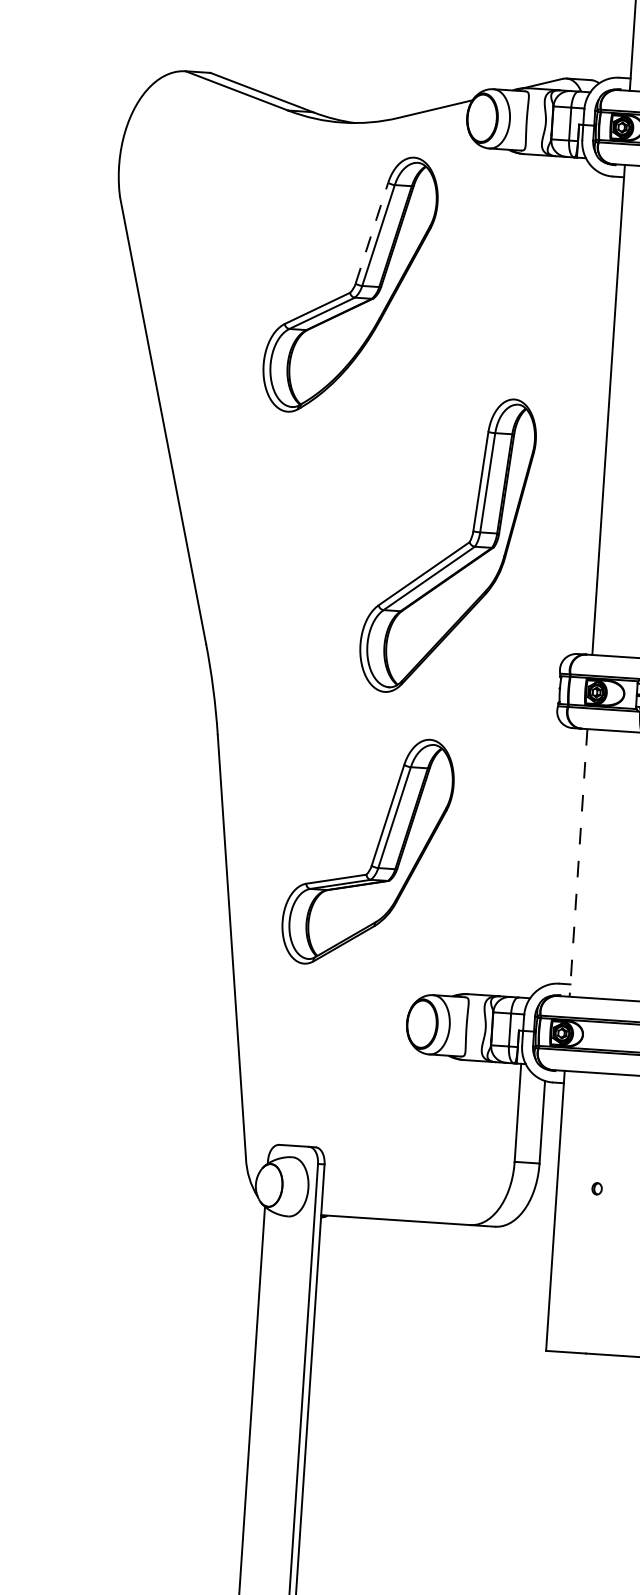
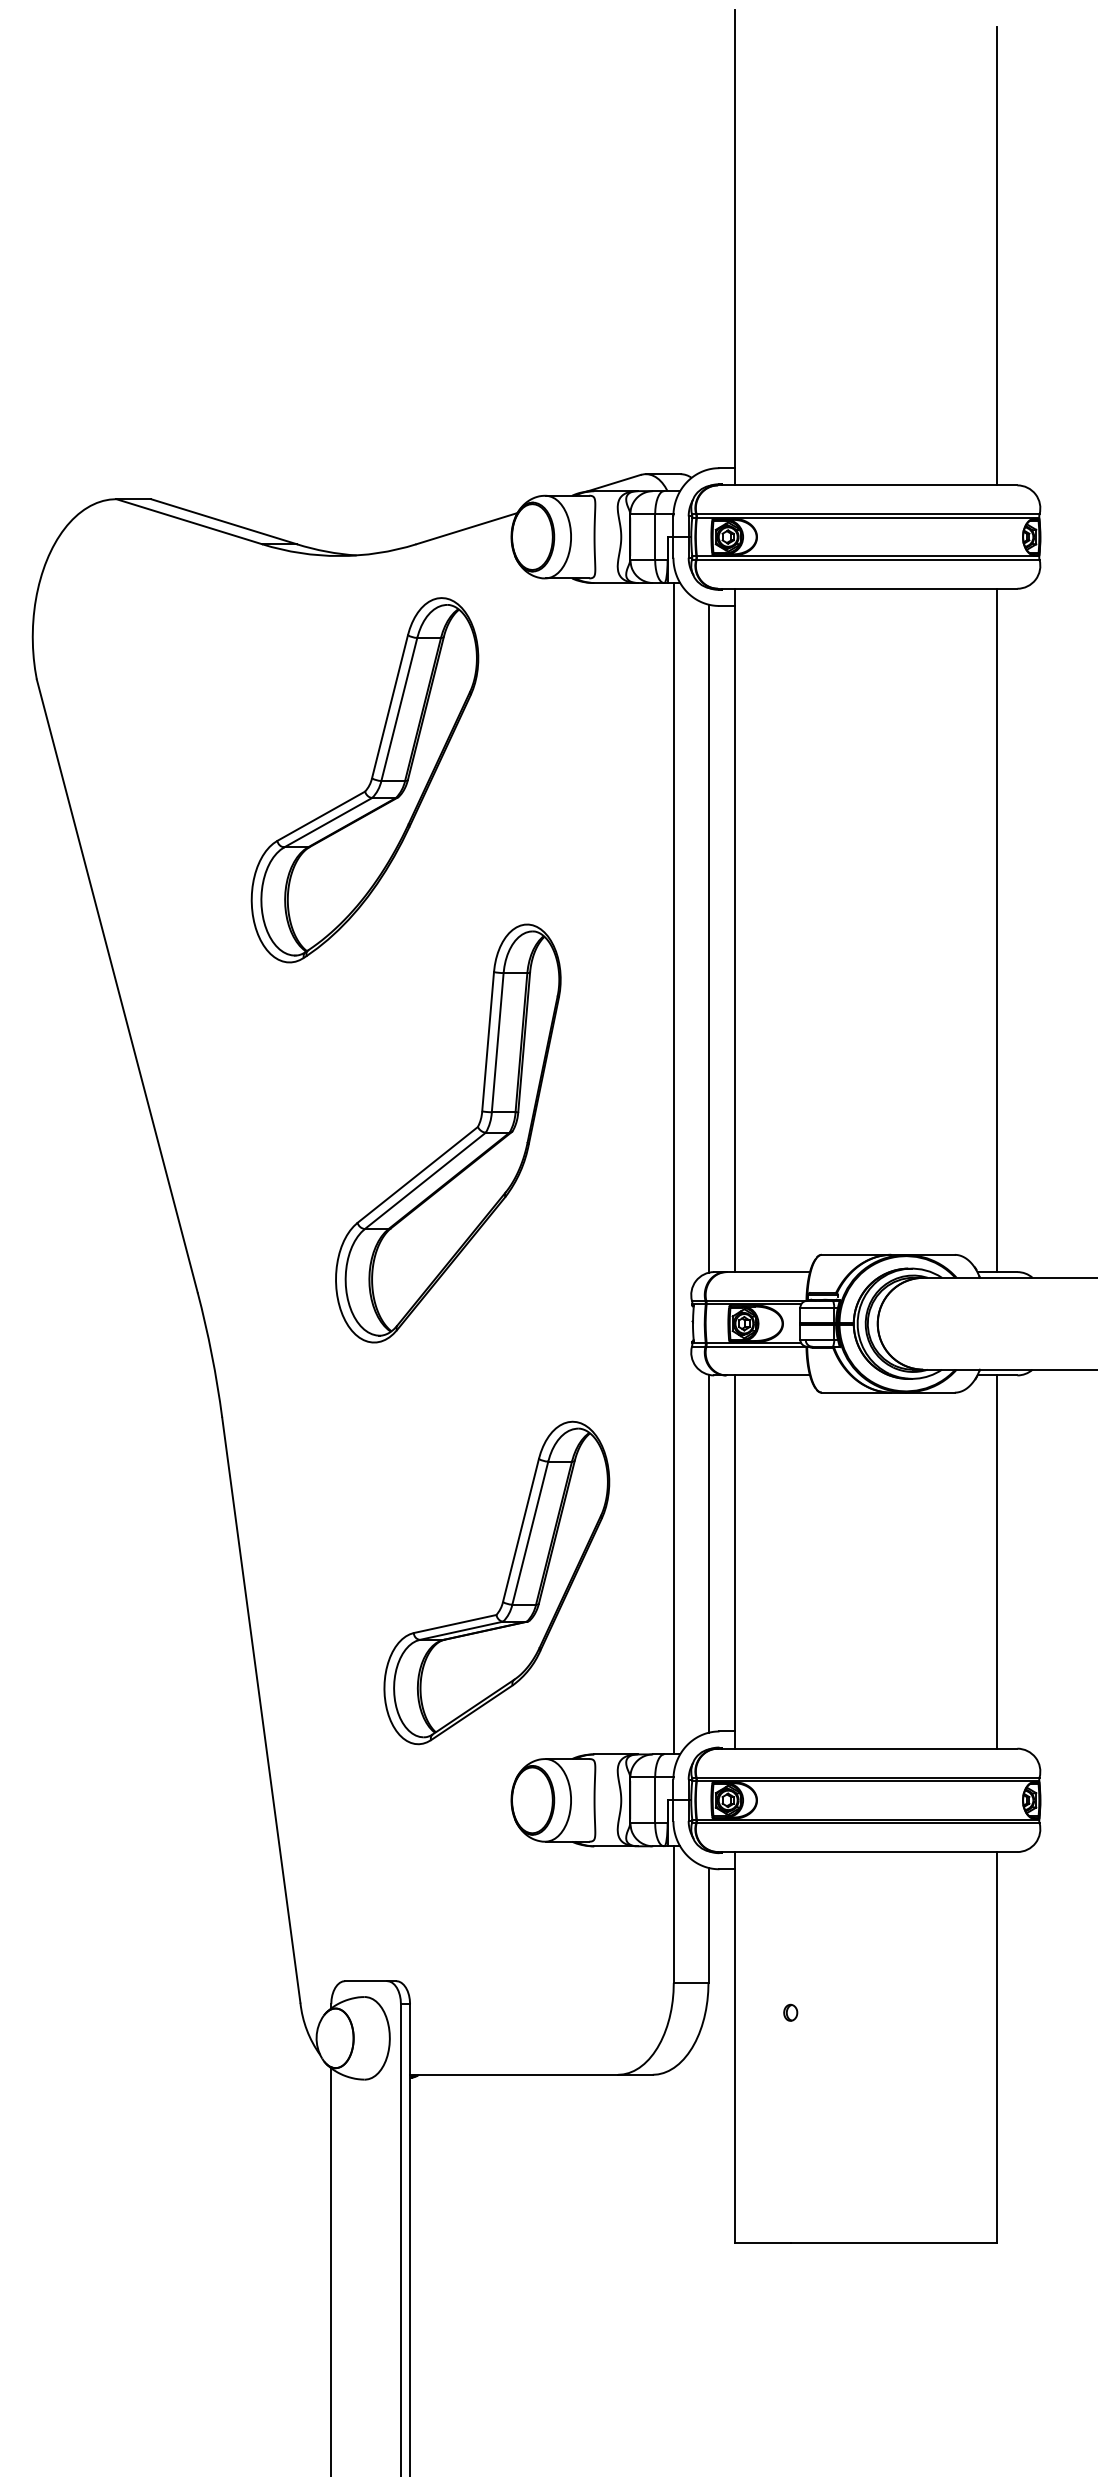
line: (371, 232) -> (389, 706), dashed -> solid
line: (589, 414) -> (708, 938), added
part: (453, 552) -> (456, 1142), moved
line: (553, 577) -> (673, 1168), added
part: (375, 852) -> (506, 1583), moved
line: (560, 855) -> (708, 1553), added
line: (578, 863) -> (734, 1562), dashed -> solid

